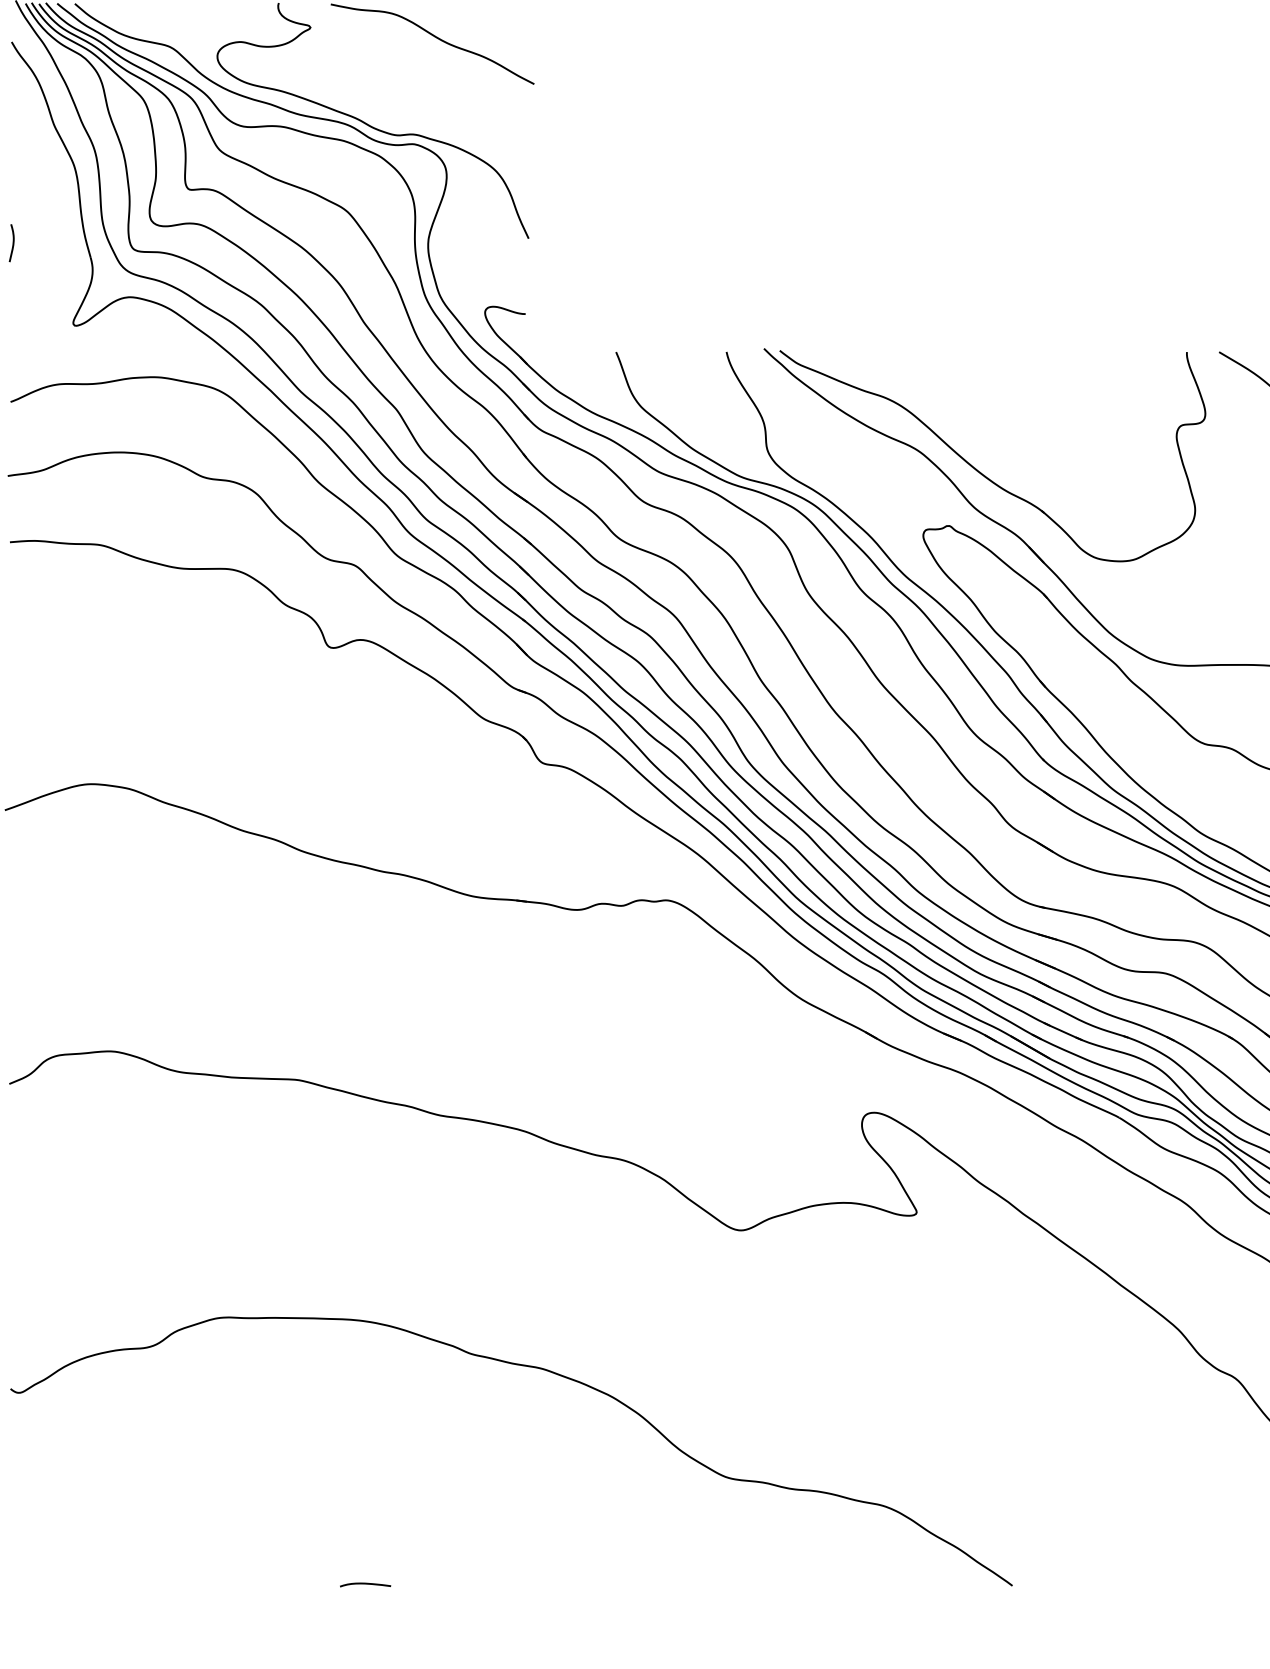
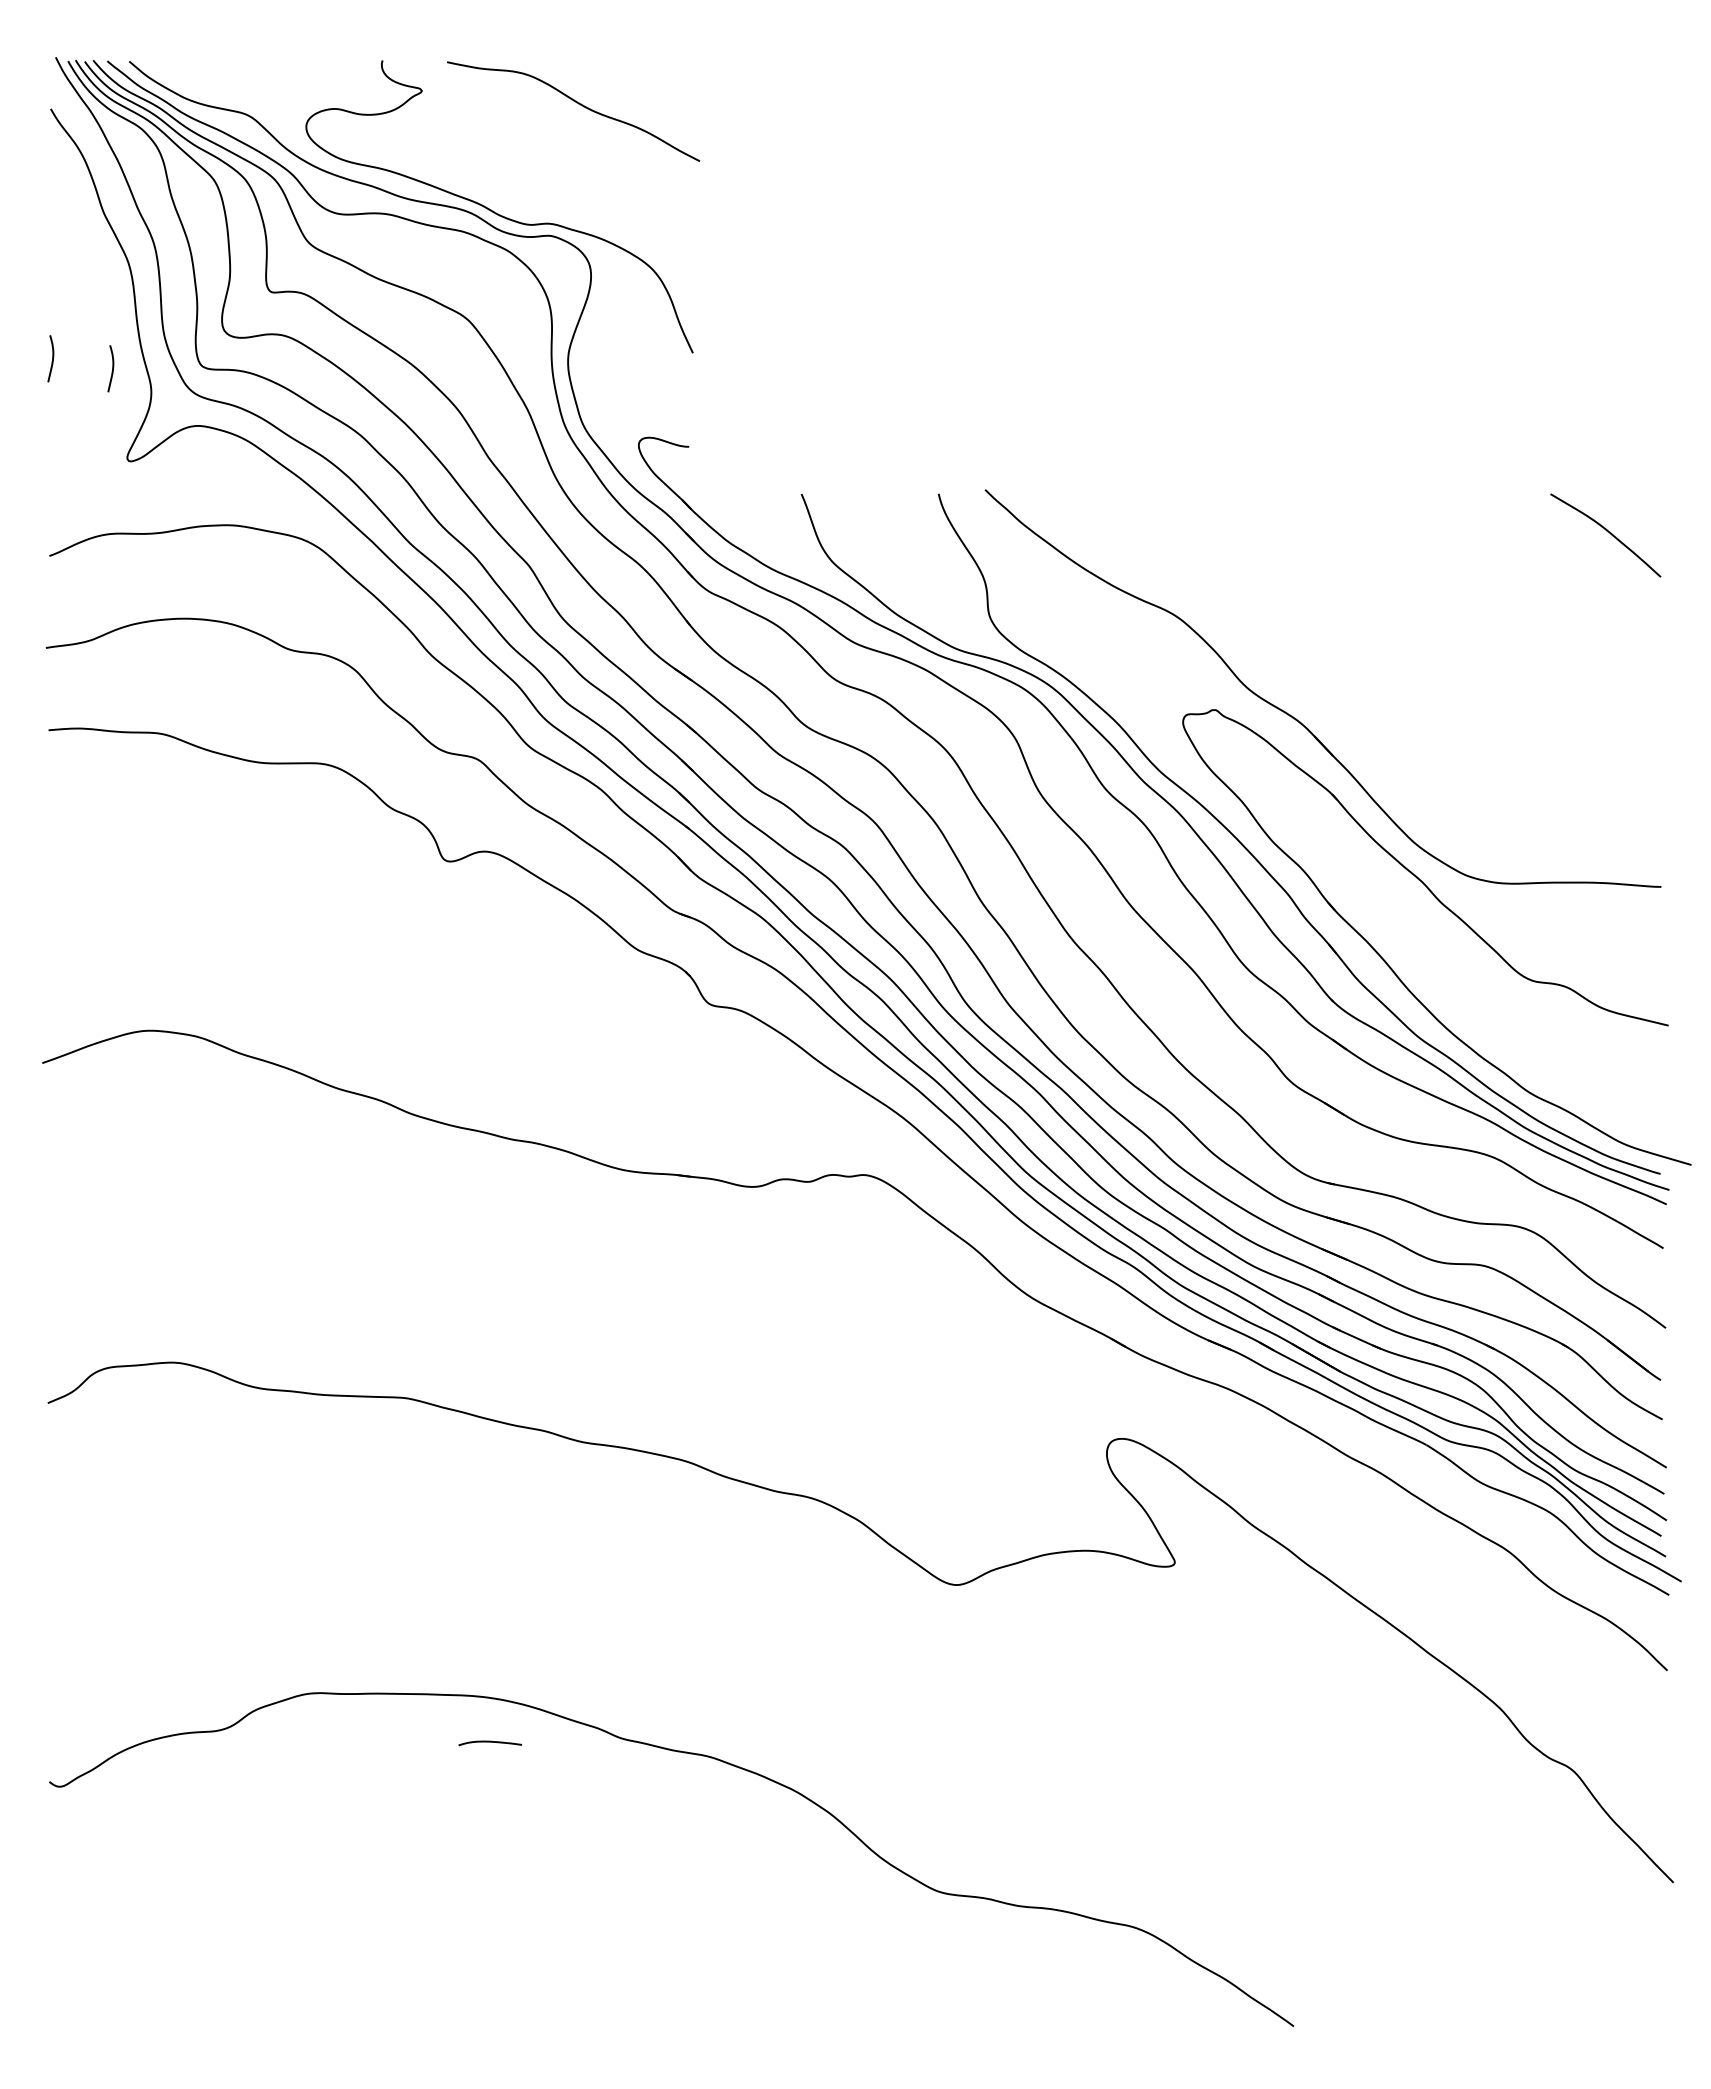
curve: (61, 251) -> (112, 368), added
part: (979, 470) -> (1252, 641), removed
curve: (365, 1584) -> (490, 1742), moved

